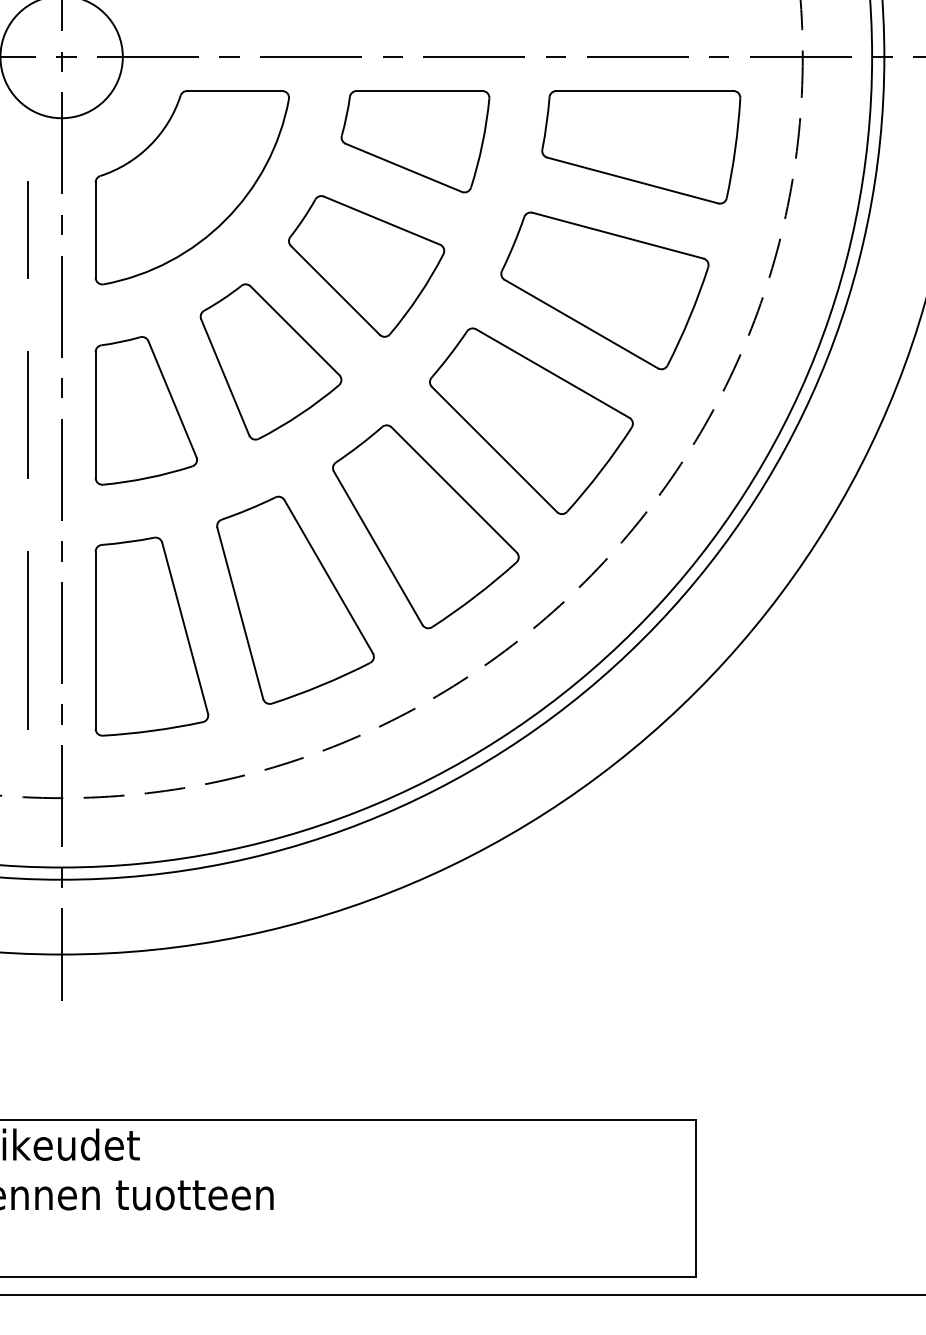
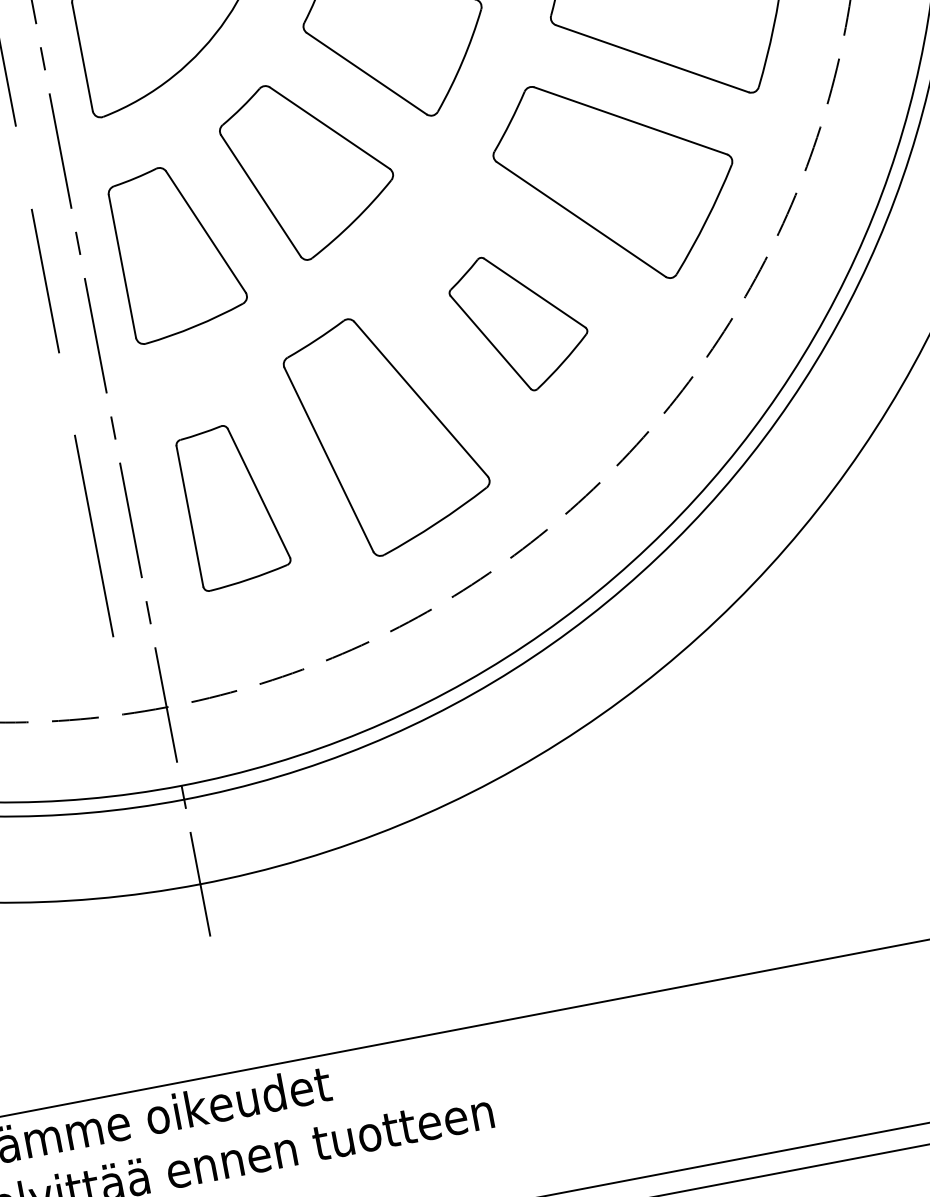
part: (425, 526) -> (519, 321), size x0.6
part: (151, 636) -> (233, 505), size x0.7

